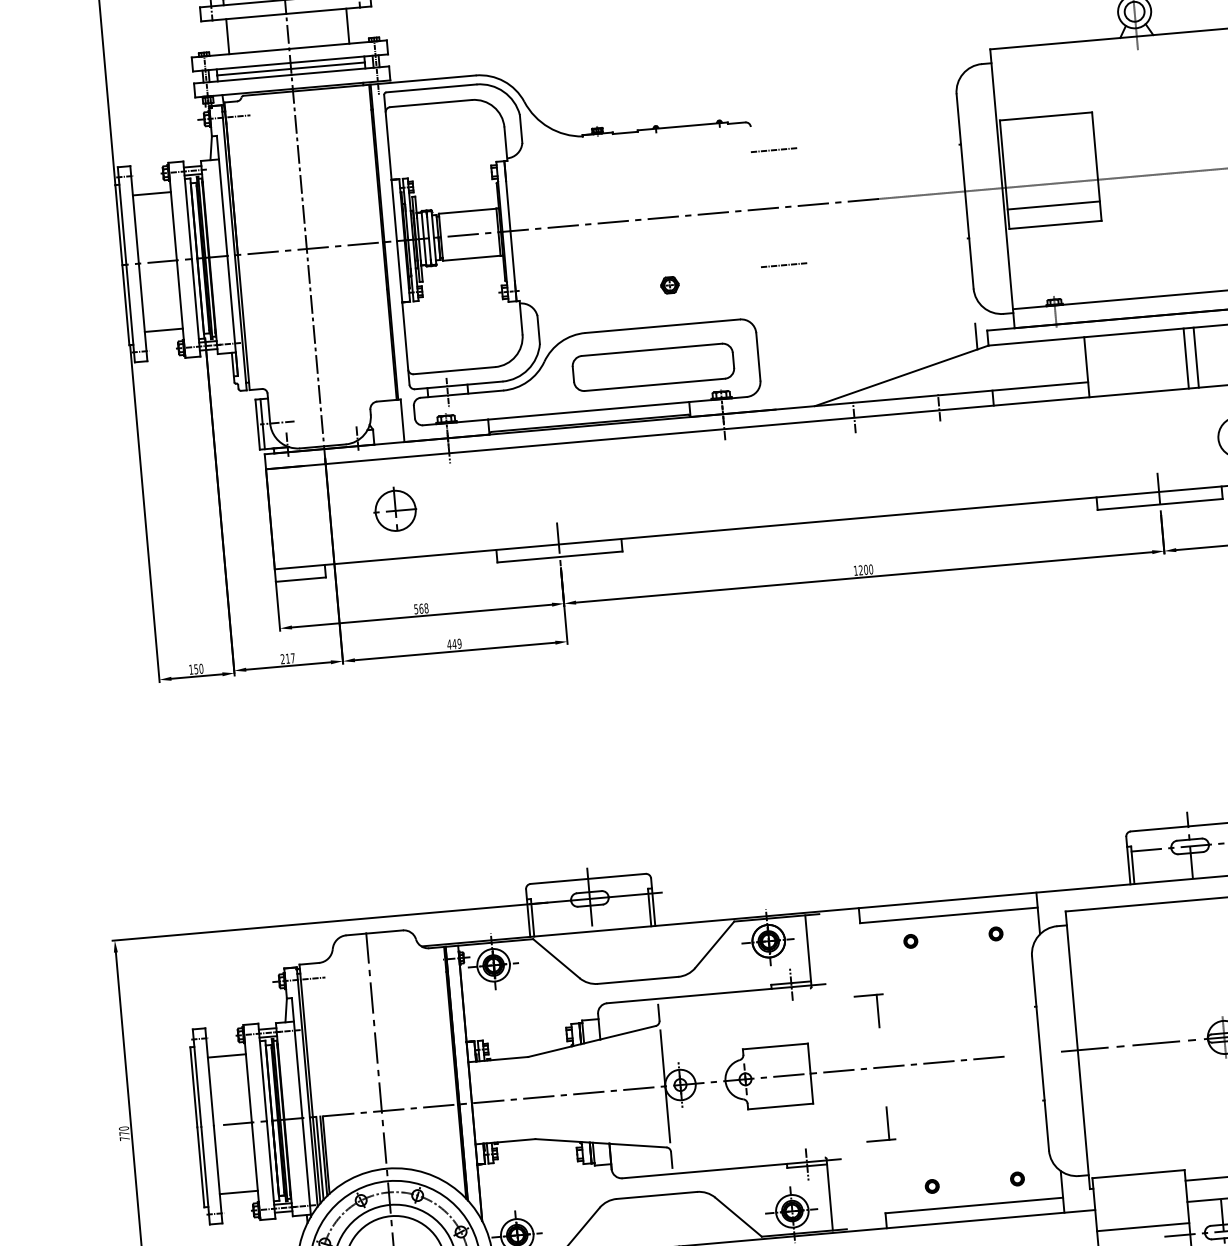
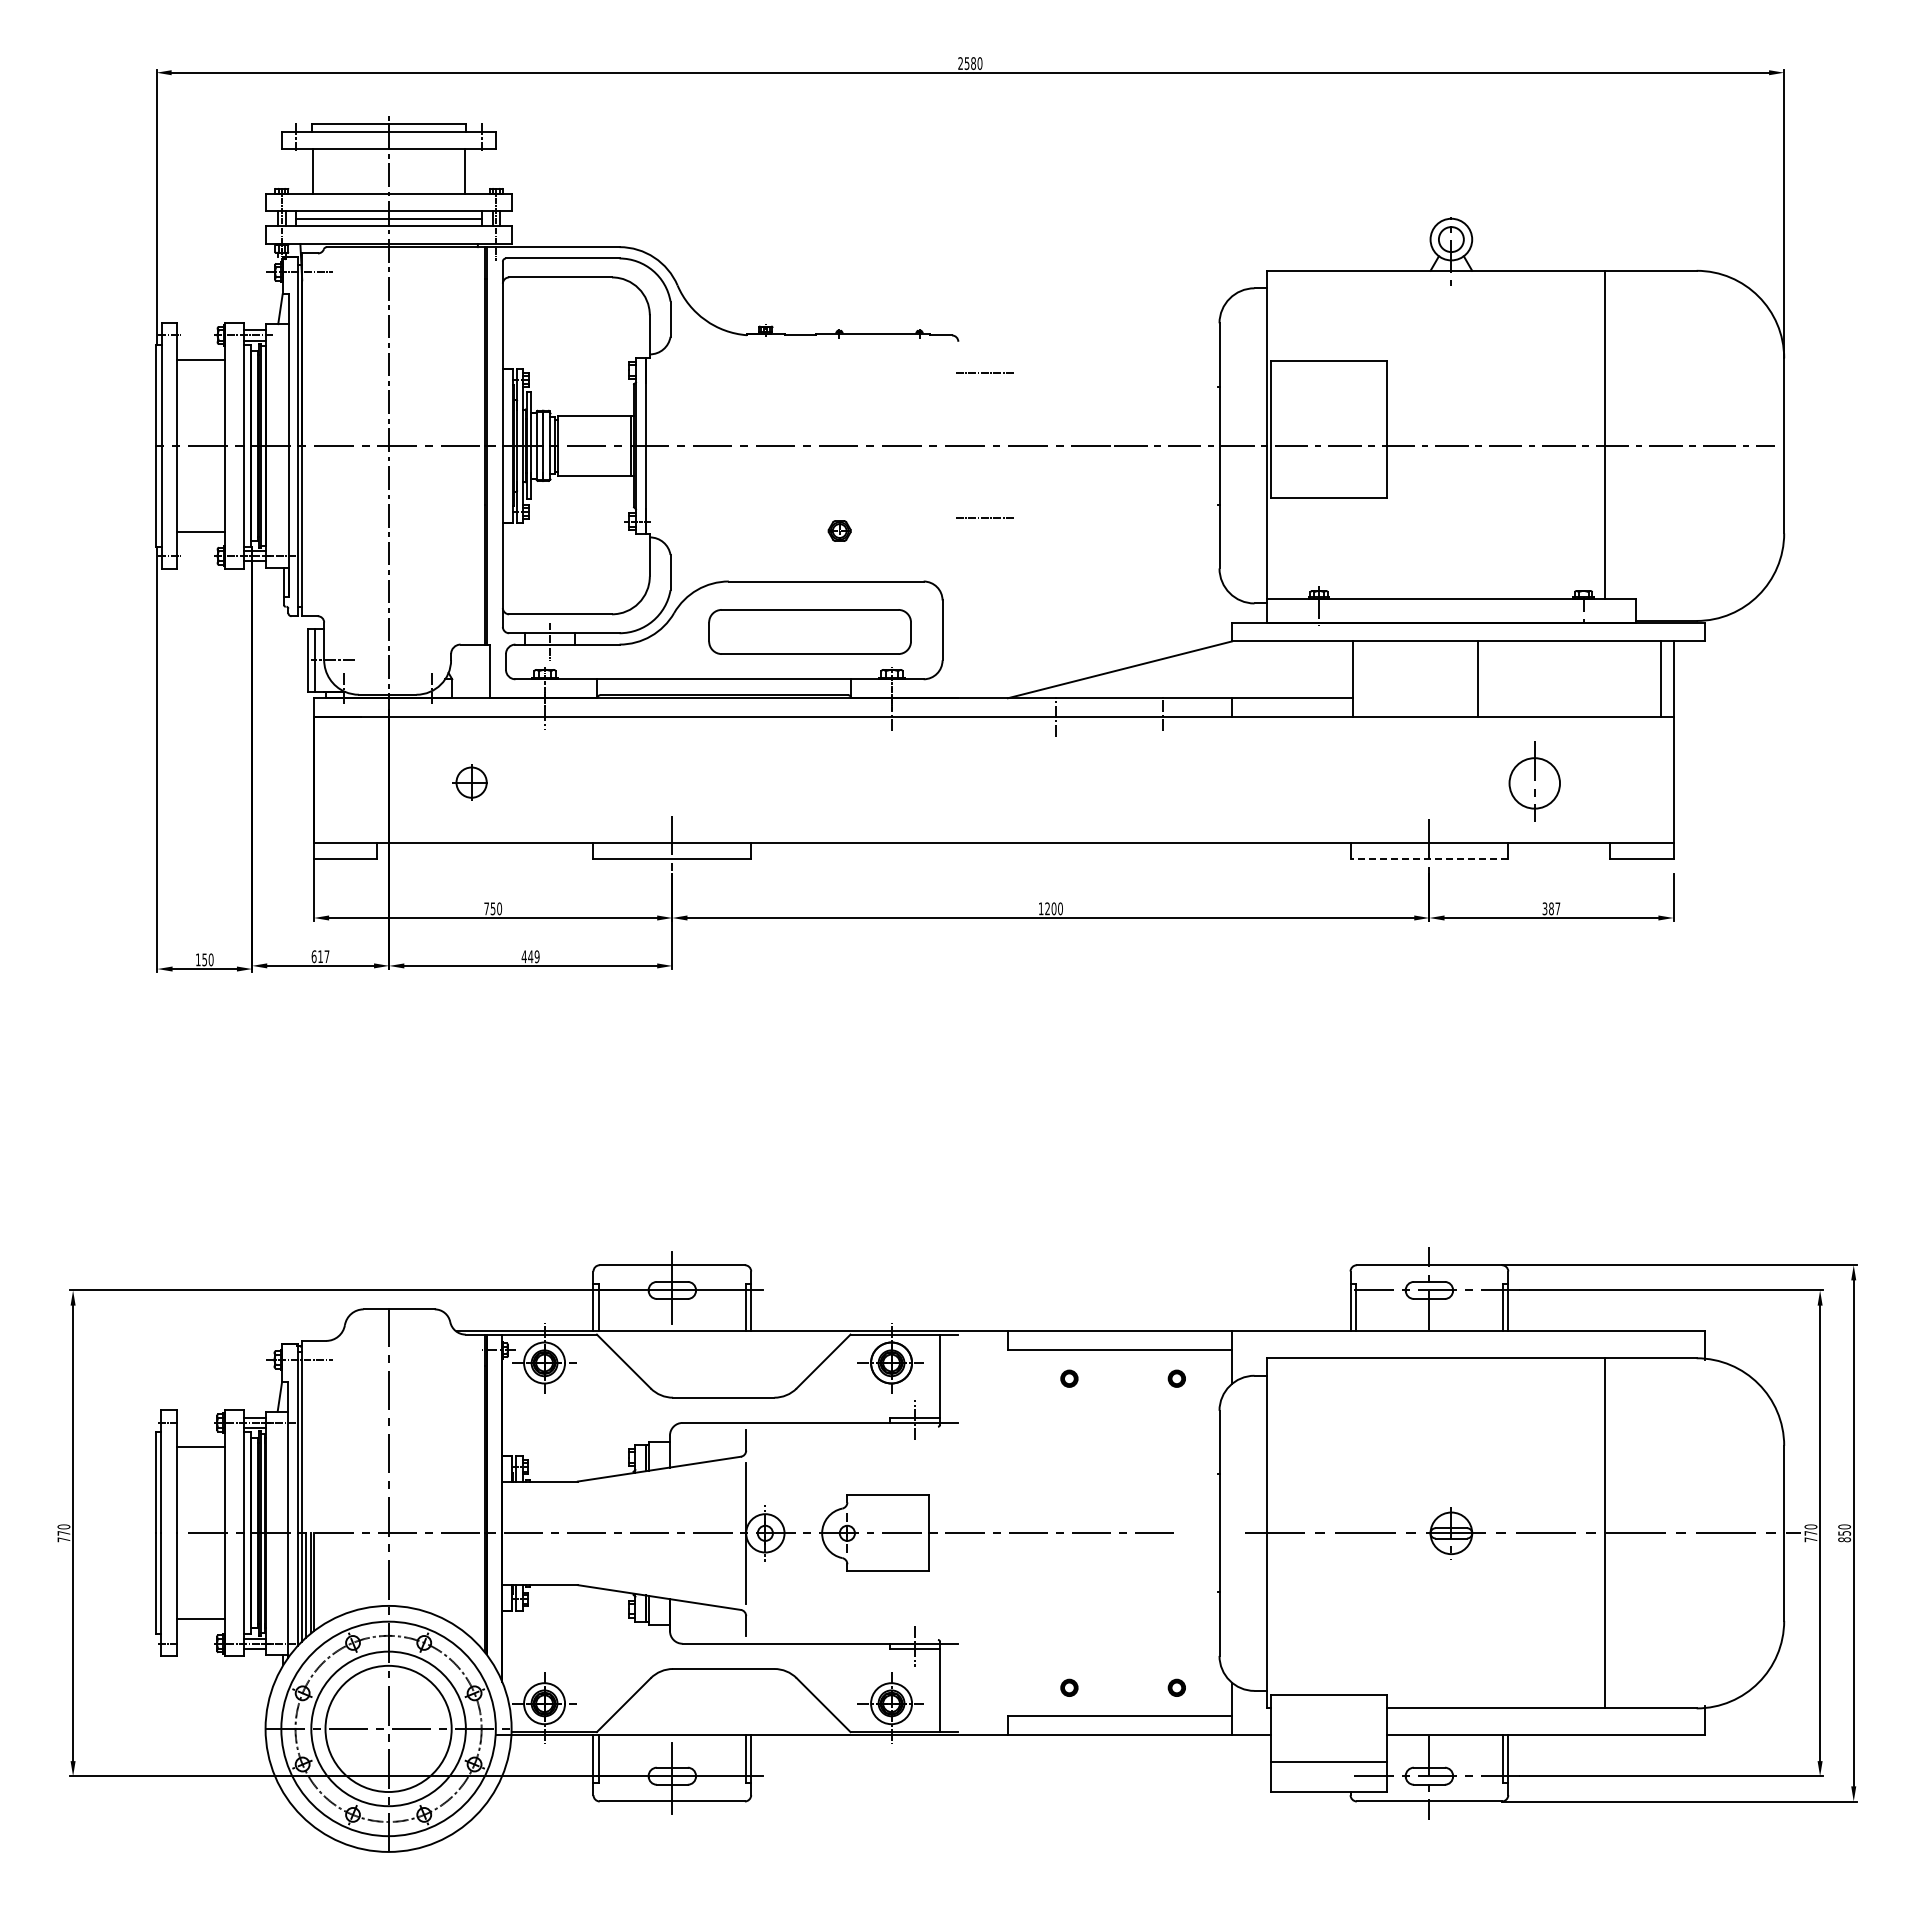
line: (1053, 205) -> (1328, 473), removed
line: (976, 336) -> (1217, 628), removed
line: (1196, 357) -> (1490, 679), removed
line: (1160, 504) -> (1429, 859), solid -> dashed
part: (395, 509) -> (471, 781), size x0.6
text: (421, 608) -> (493, 908), 568 -> 750
text: (282, 659) -> (313, 956), 217 -> 617
part: (877, 1011) -> (1020, 1462), removed
part: (887, 1123) -> (1020, 1604), removed

